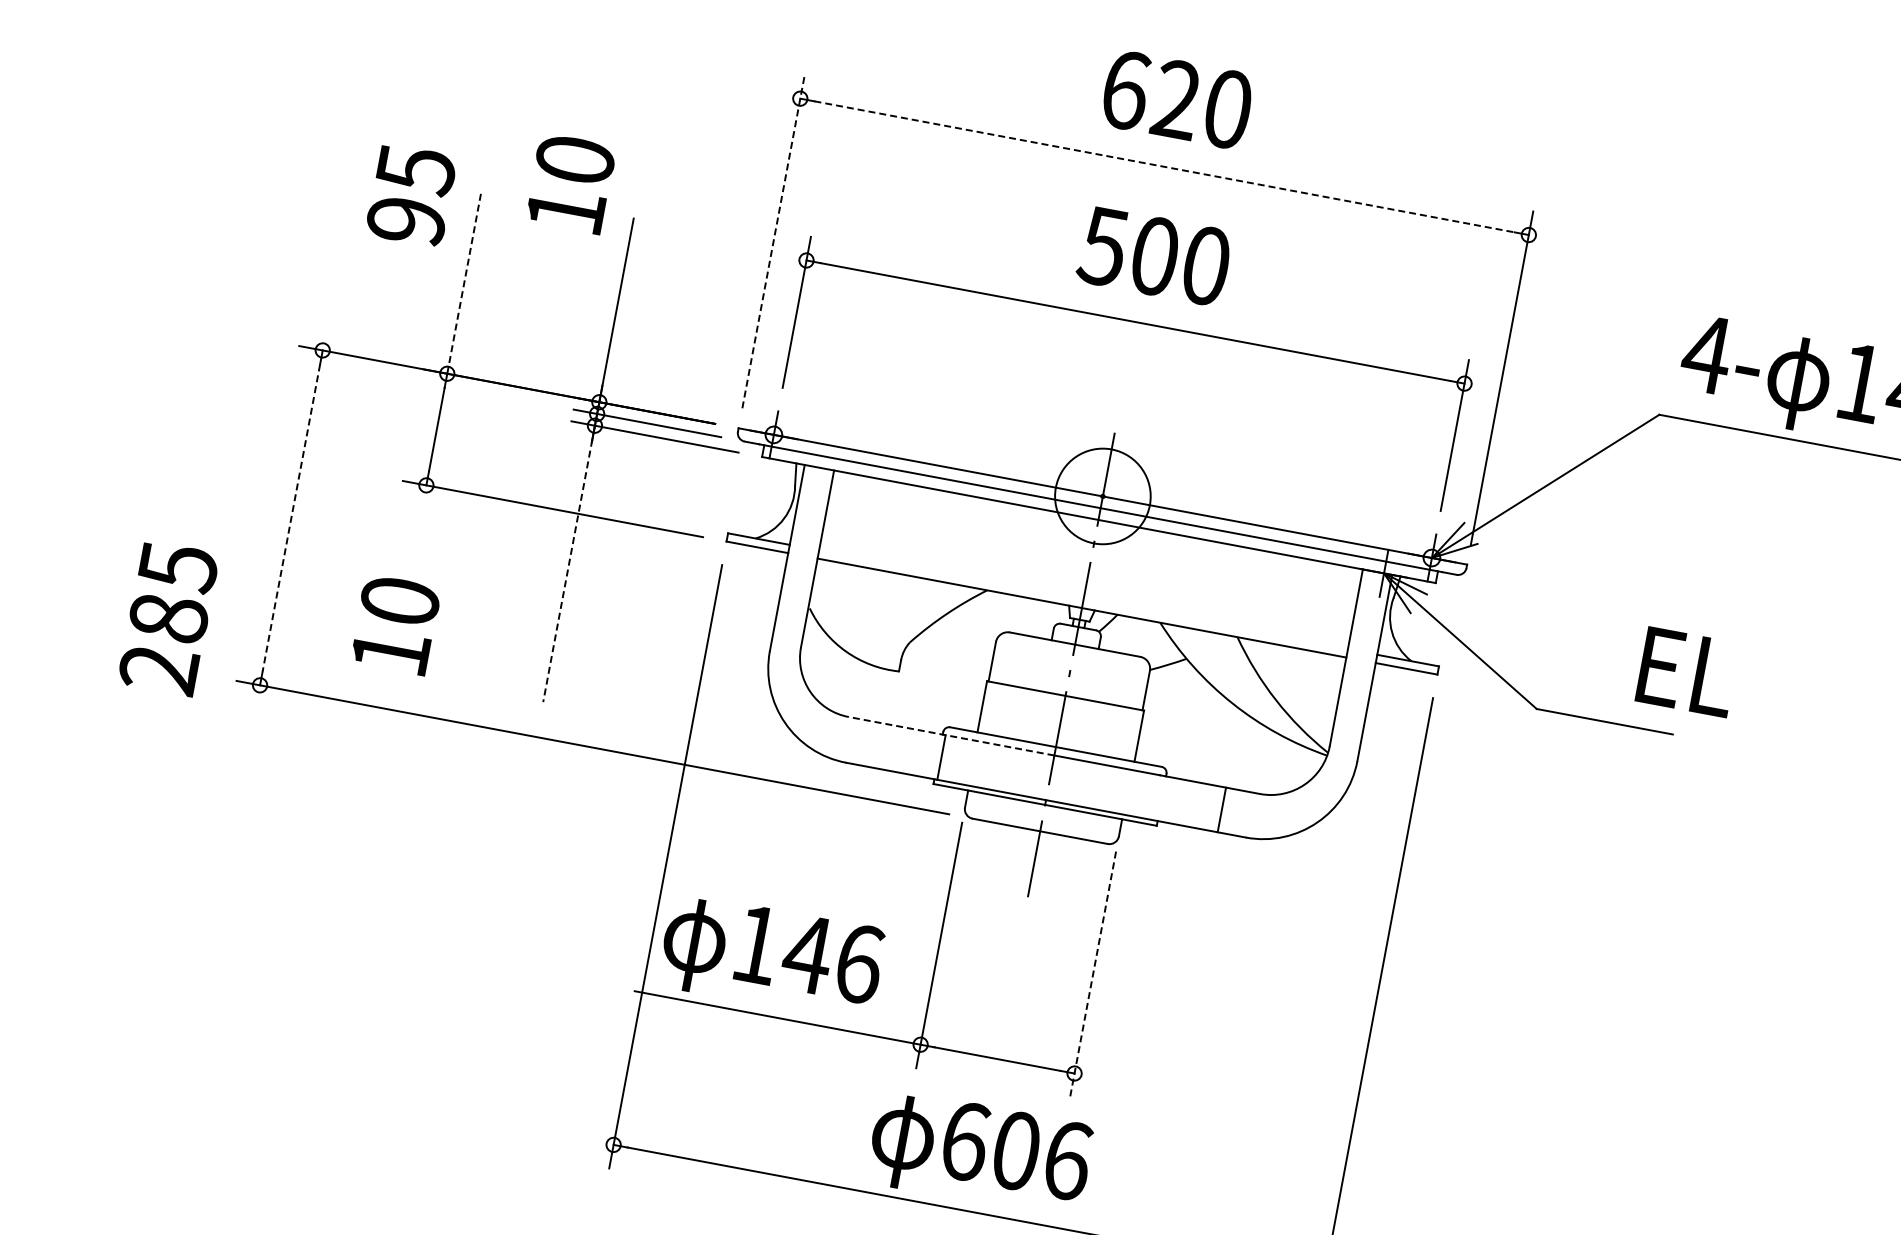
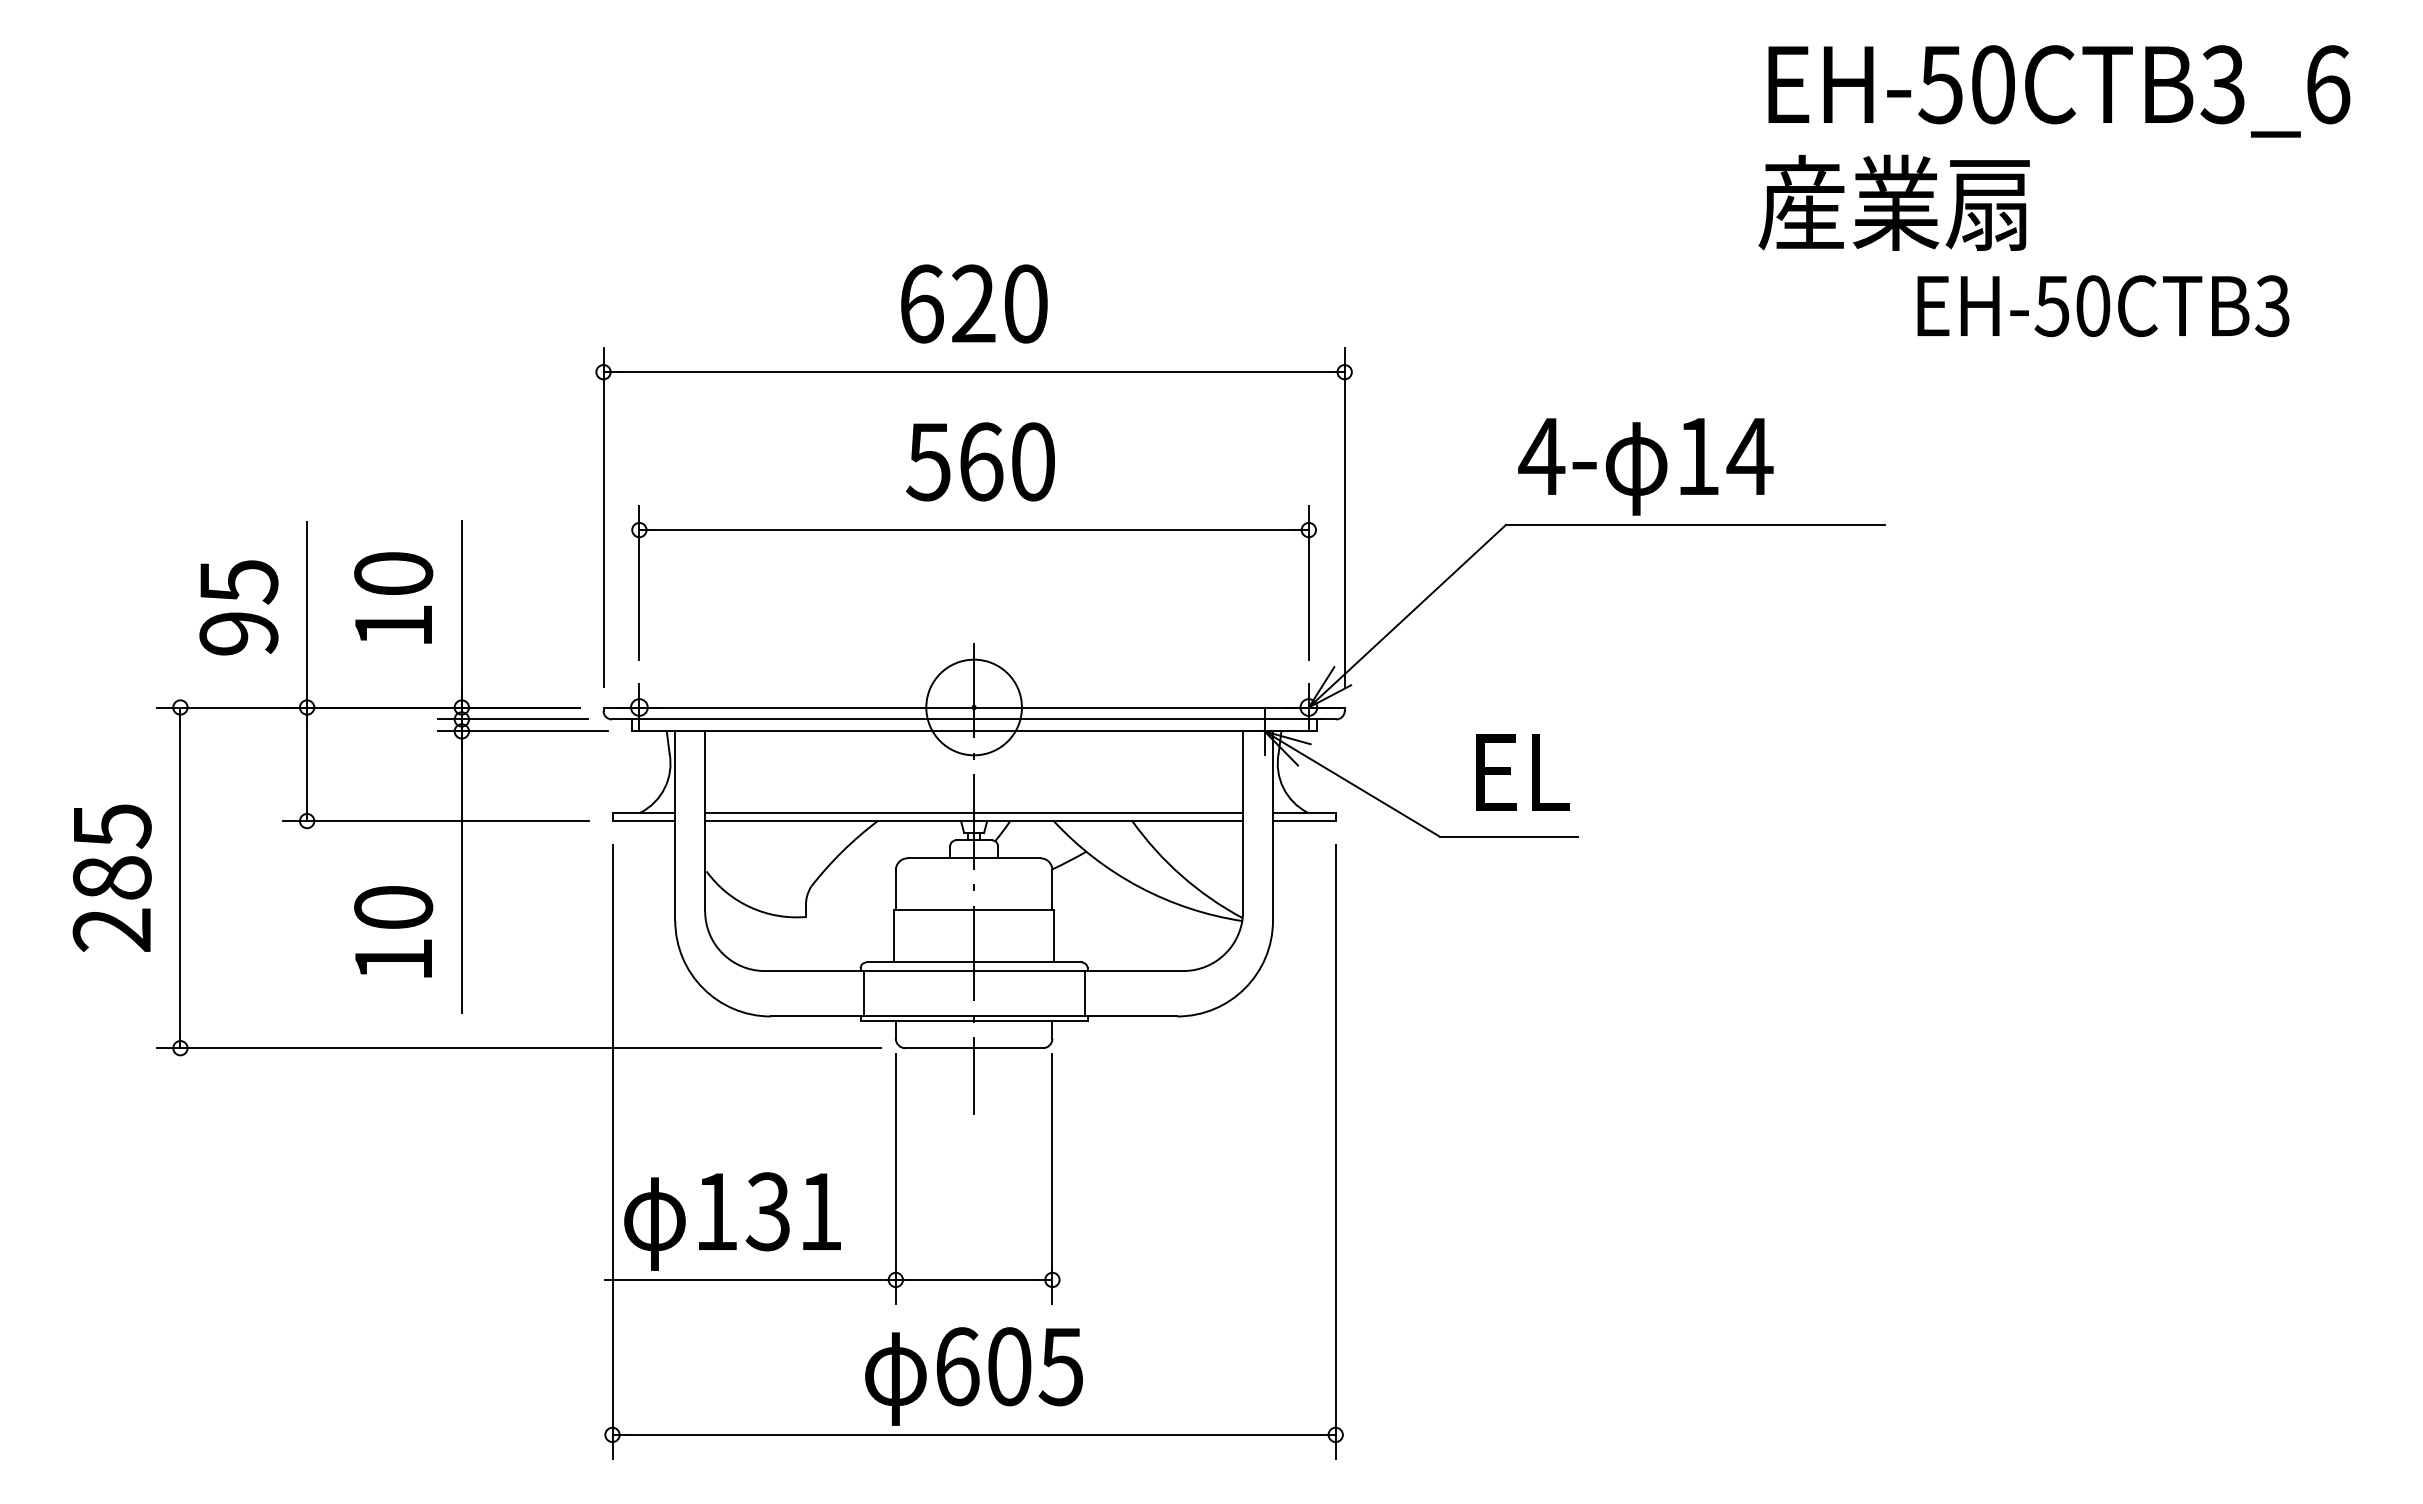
line: (1164, 167) -> (974, 372), dashed -> solid
text: (570, 183) -> (393, 597), moved
text: (410, 195) -> (238, 607), moved
line: (773, 241) -> (603, 517), dashed -> solid
text: (1155, 256) -> (981, 461), 500 -> 560
line: (464, 282) -> (307, 614), dashed -> solid
line: (291, 518) -> (180, 878), dashed -> solid
line: (567, 571) -> (461, 879), dashed -> solid
line: (1083, 599) -> (974, 812), added
text: (168, 617) -> (111, 877), moved
text: (395, 624) -> (393, 931), moved
text: (1686, 671) -> (1522, 772), moved
line: (951, 736) -> (869, 971), dashed -> solid
line: (1221, 809) -> (1084, 993), moved
text: (832, 958) -> (793, 1211), 146 -> 131
line: (1093, 974) -> (1052, 1179), dashed -> solid
text: (1066, 1160) -> (1060, 1366), 606 -> 605

